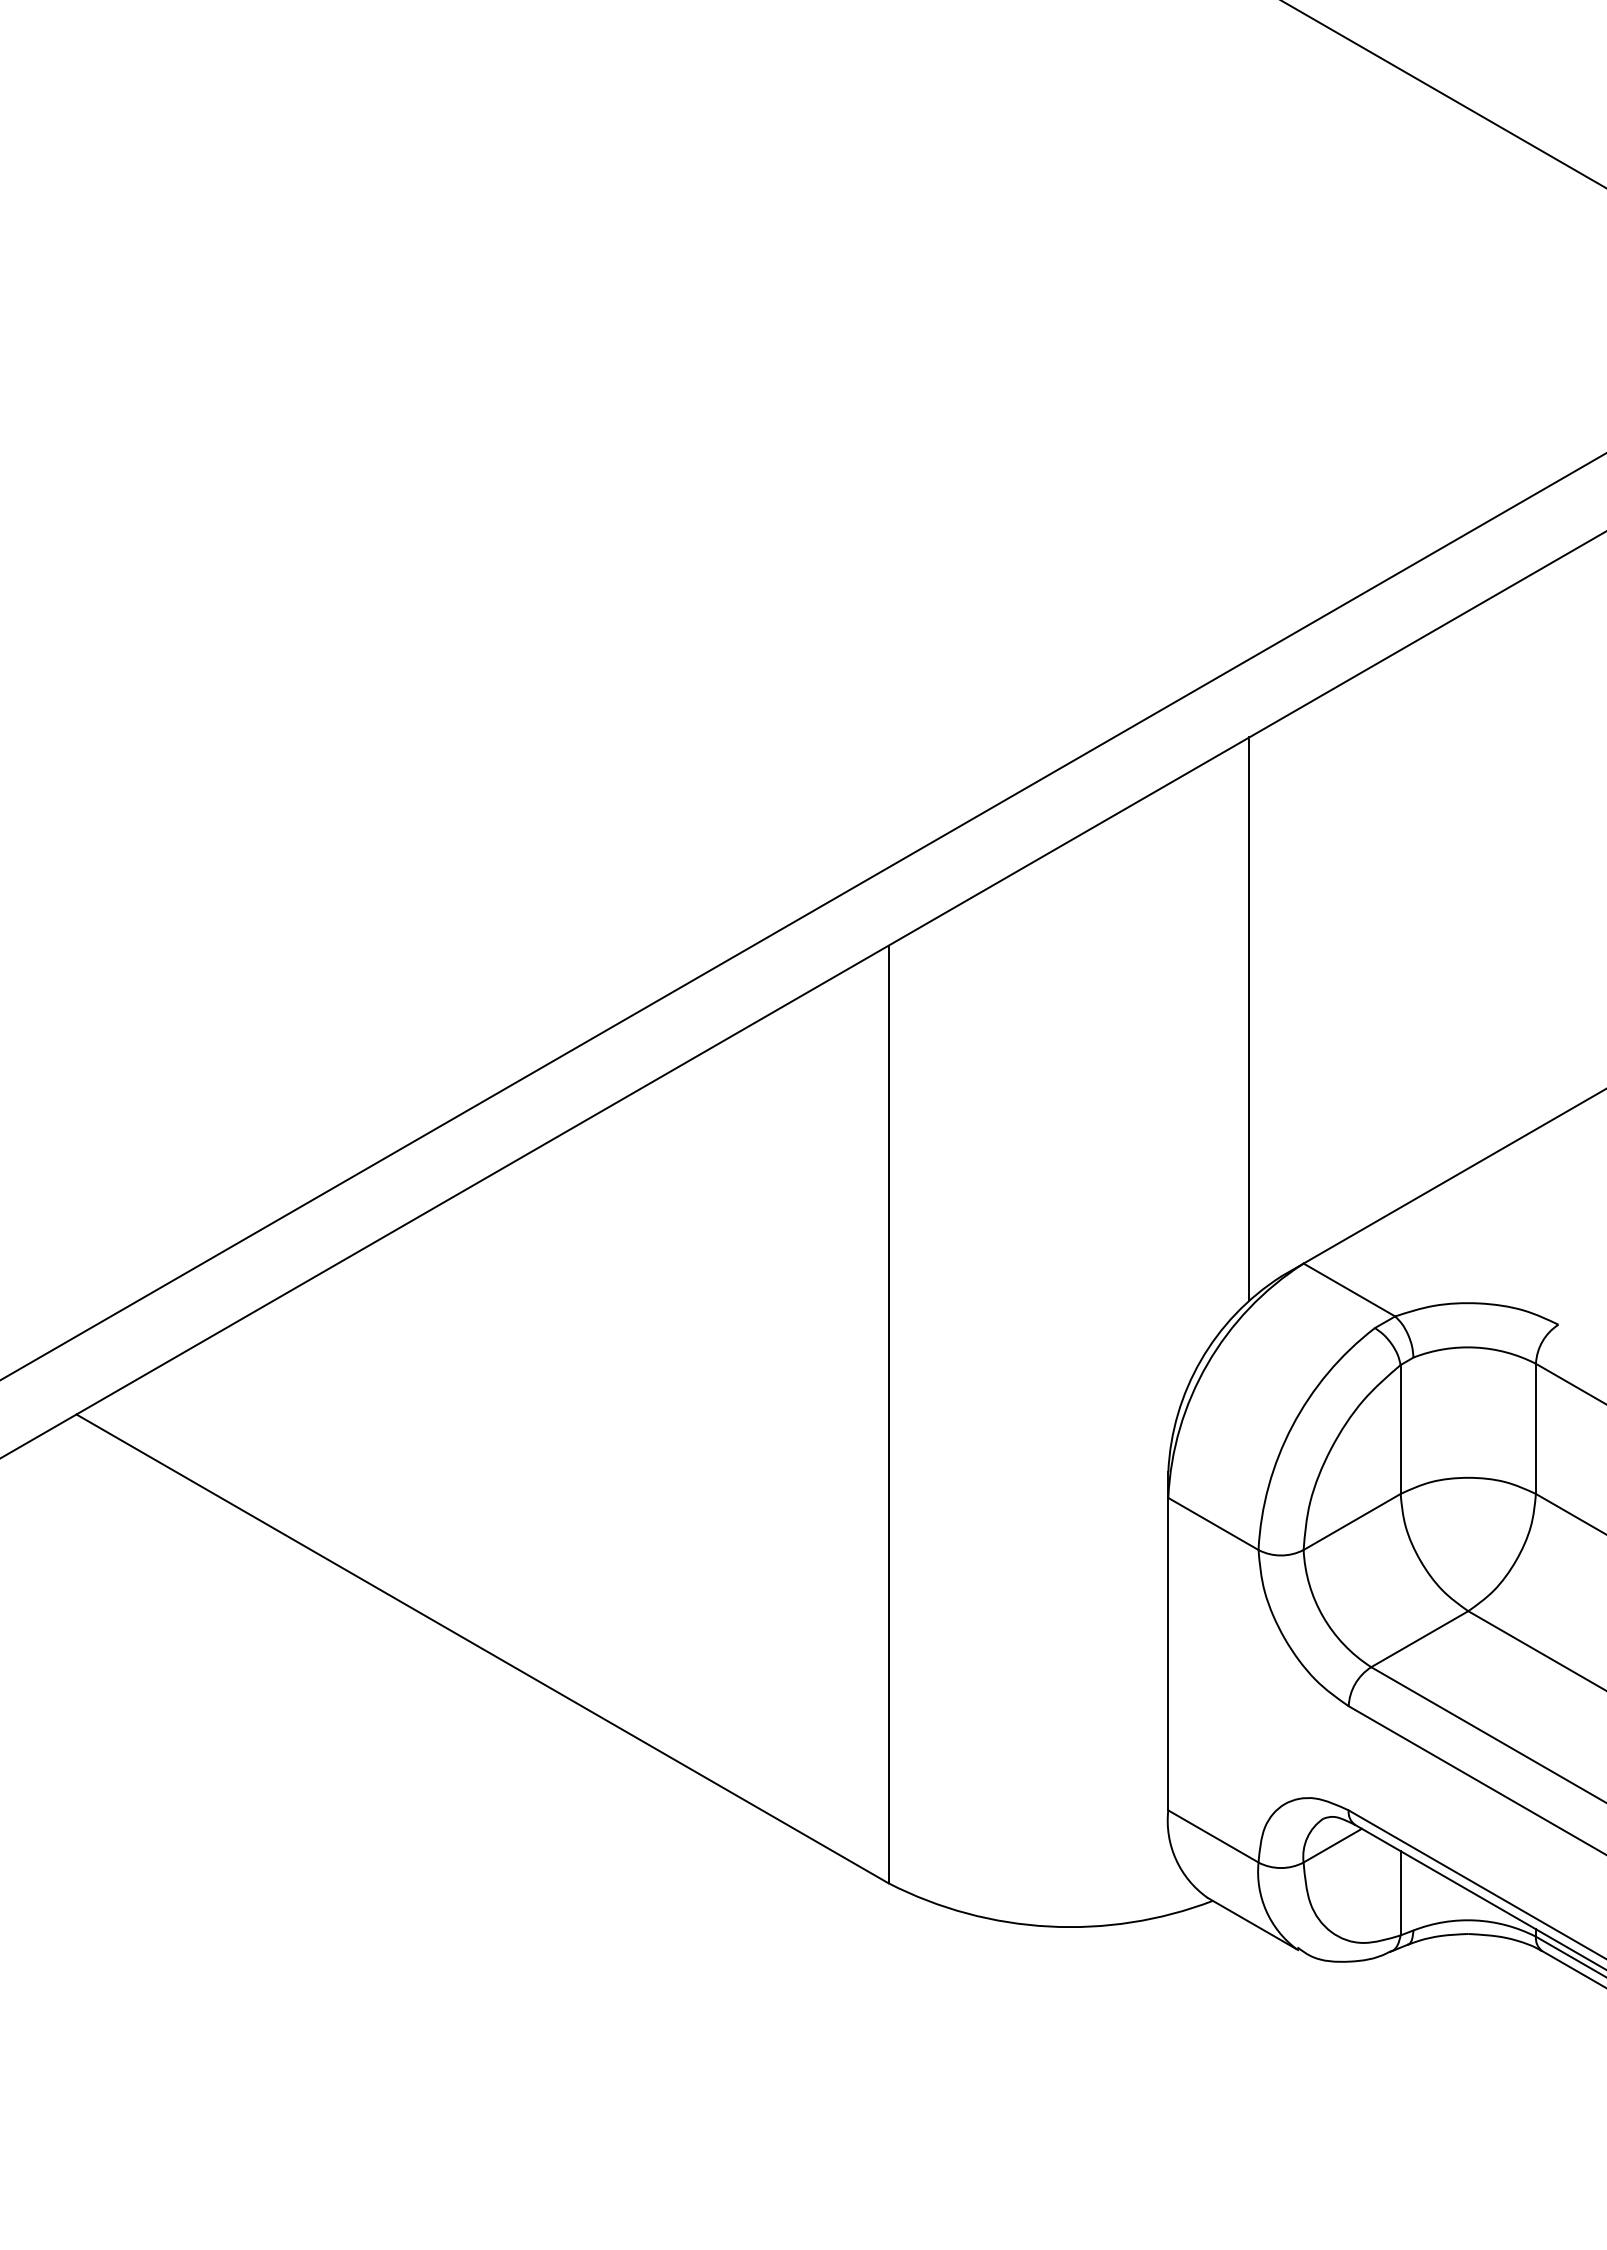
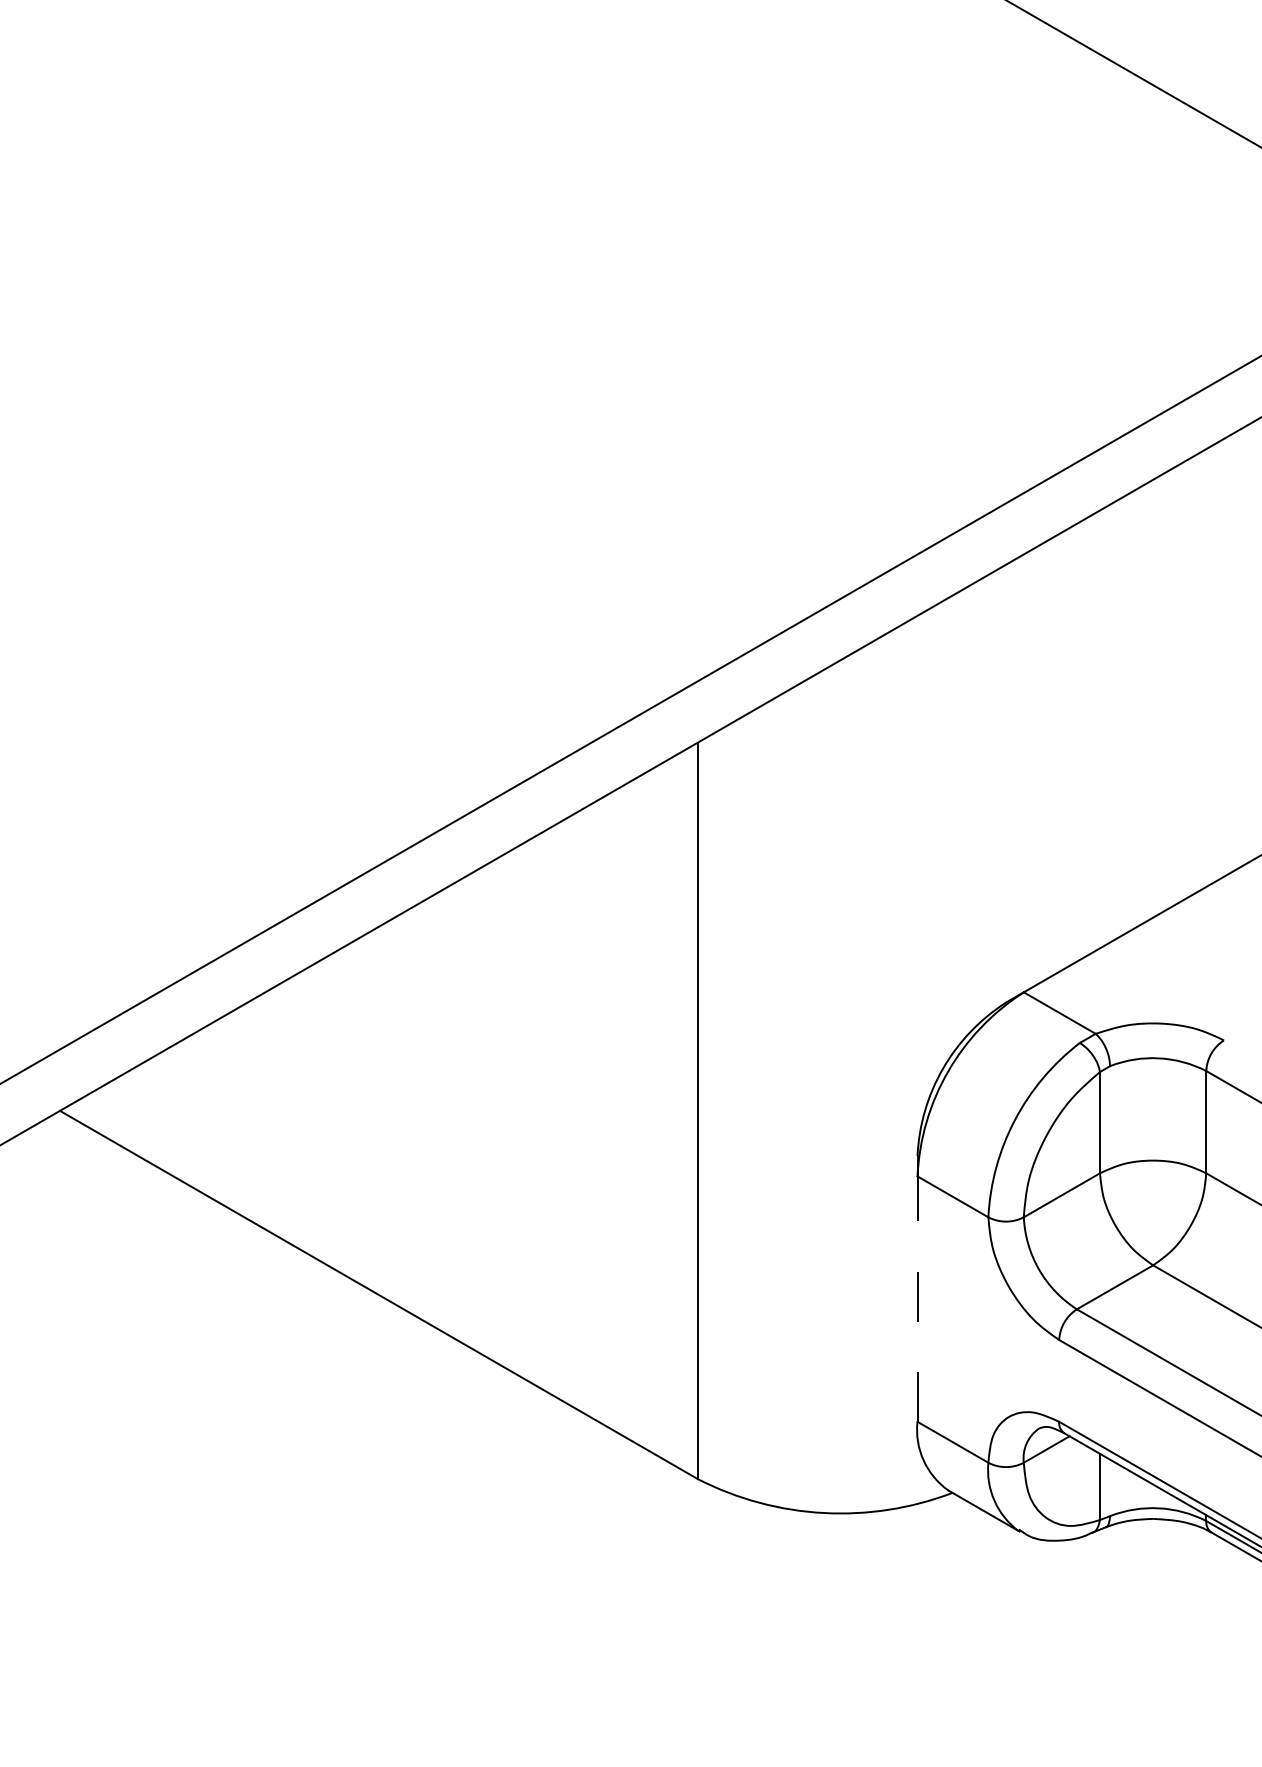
line: (1249, 1018) -> (981, 799), removed
line: (1168, 1654) -> (917, 1299), solid -> dashed

